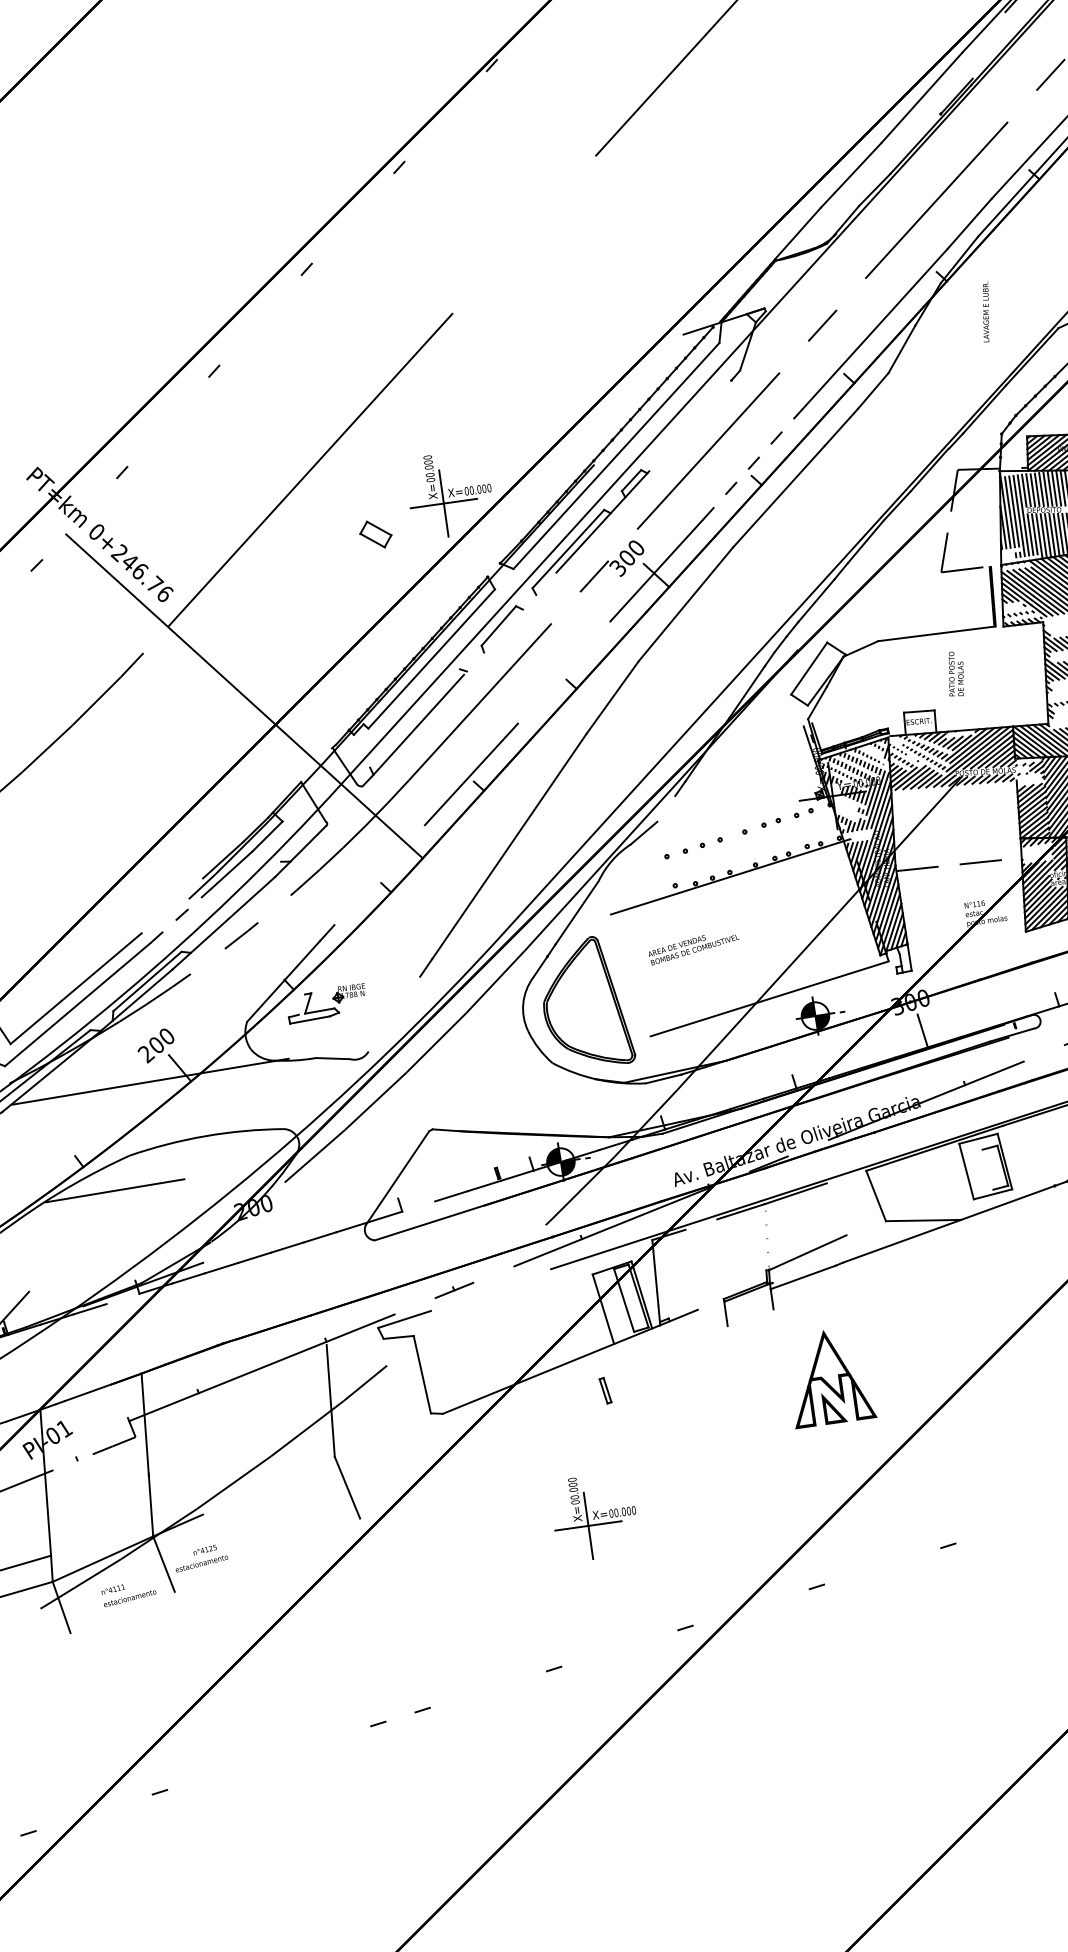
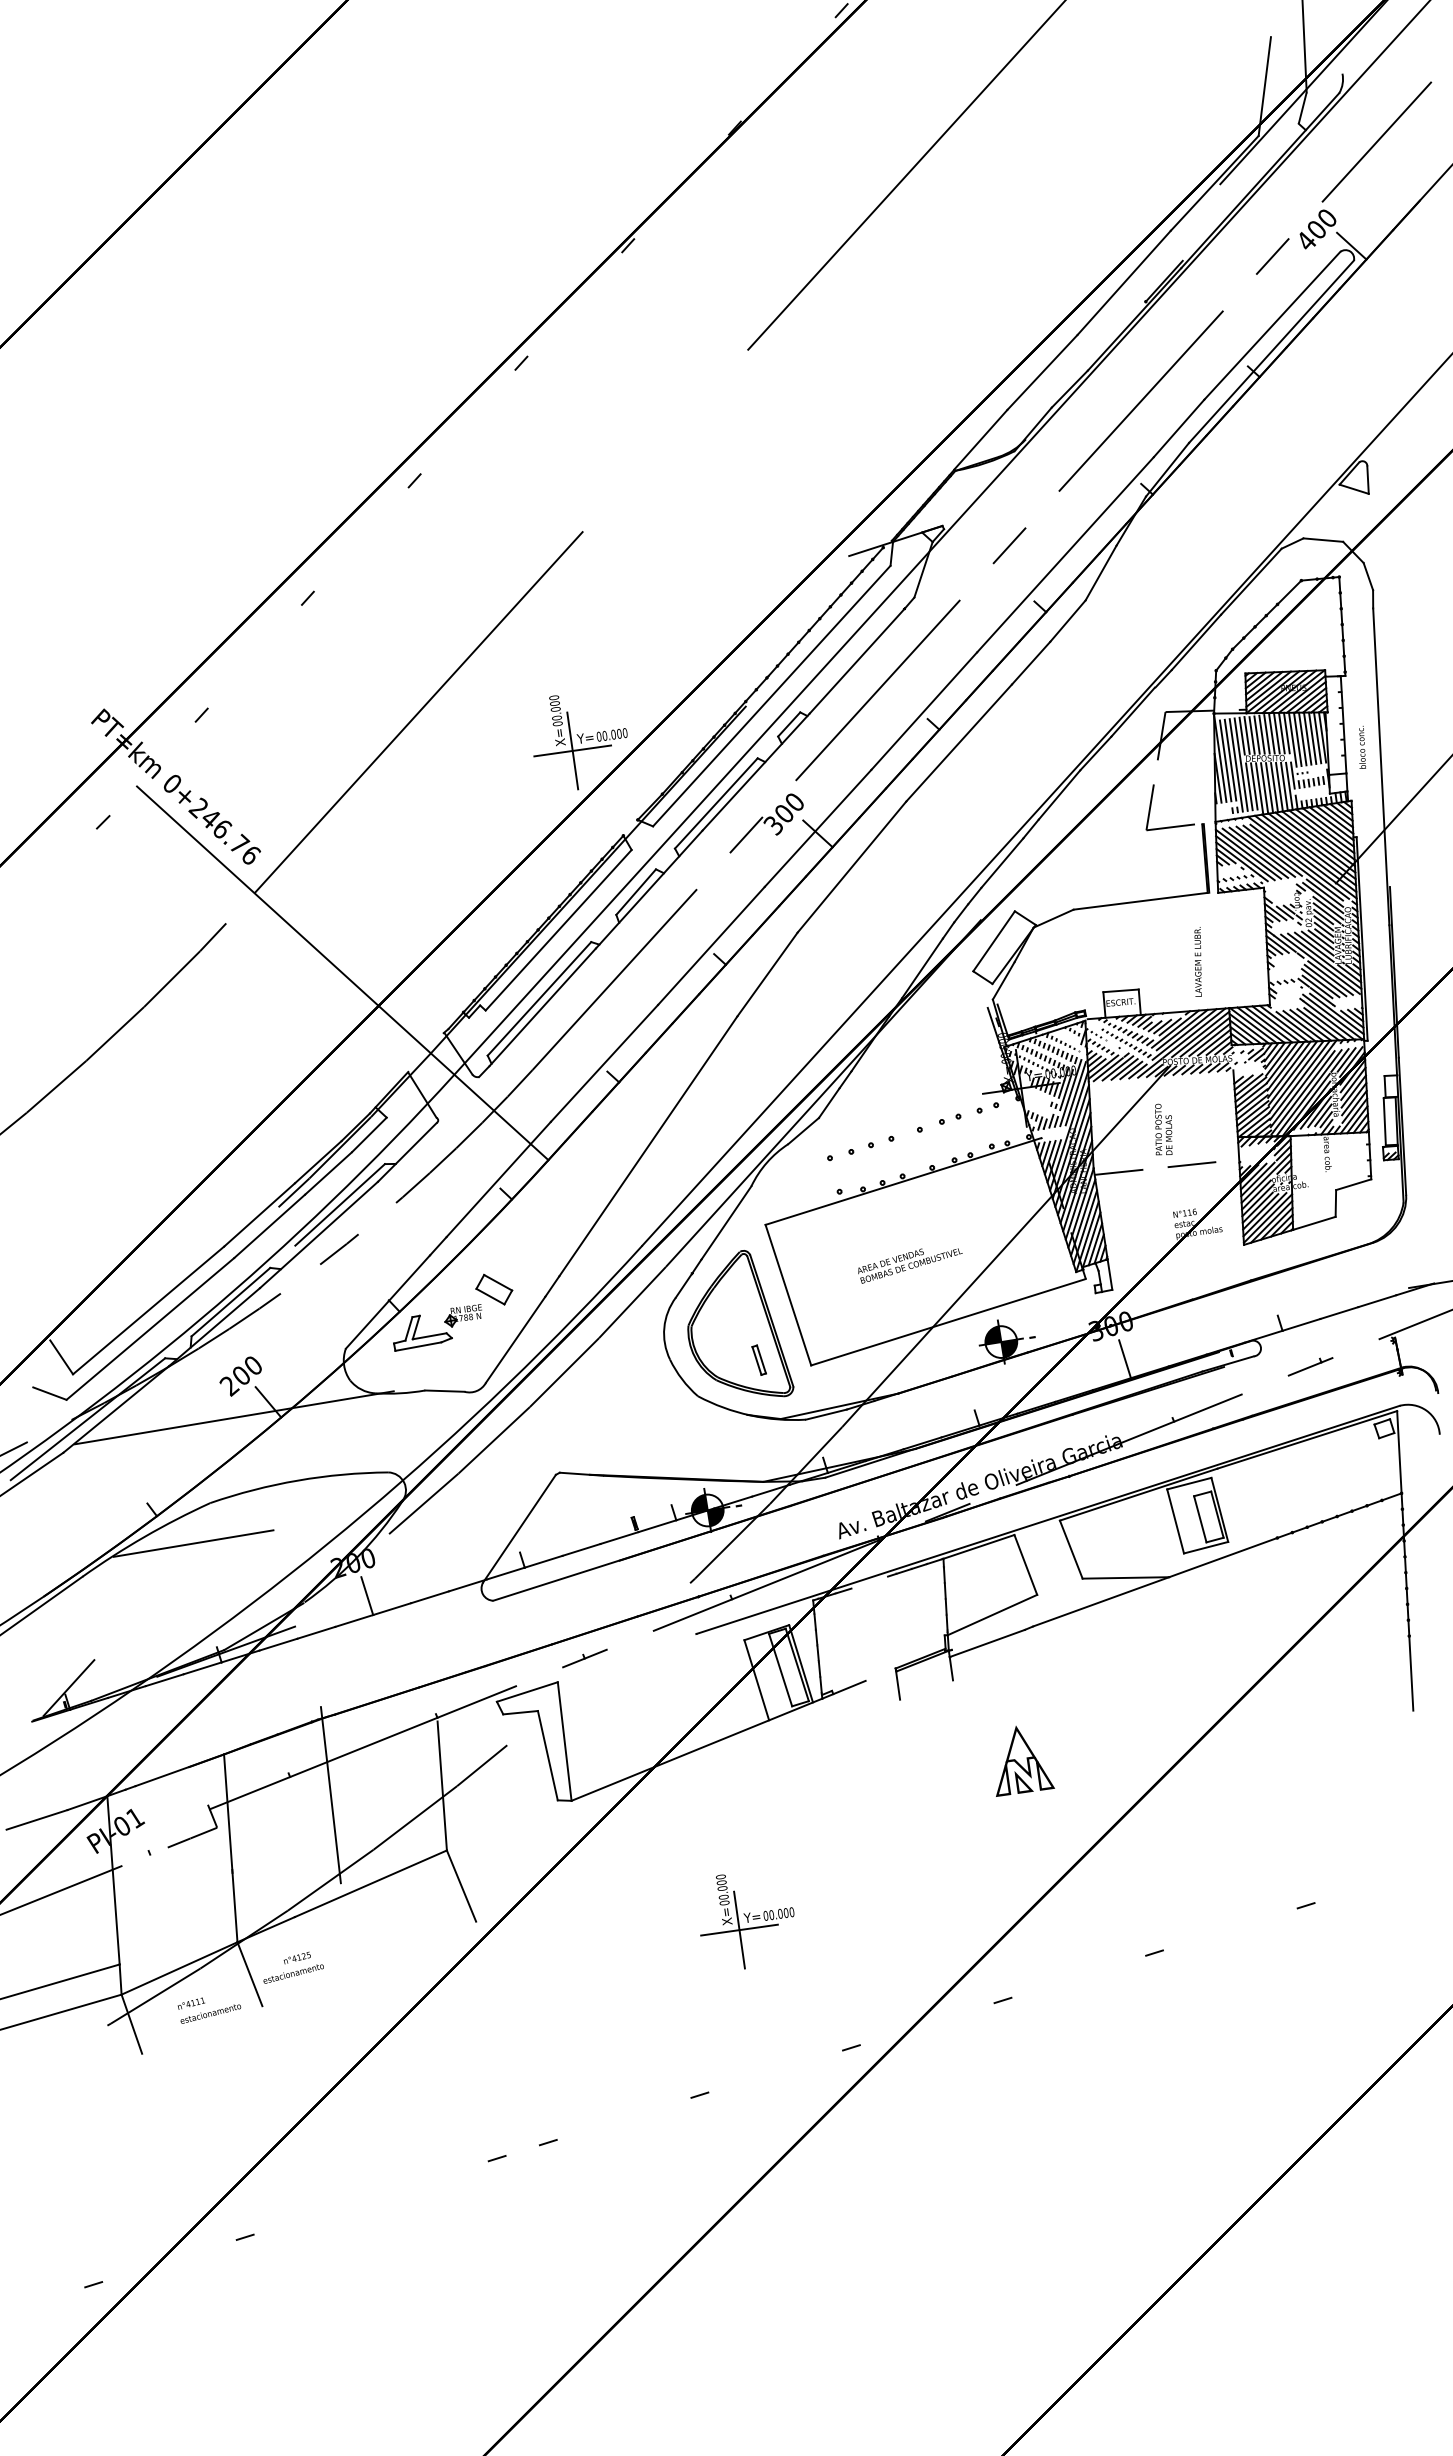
text: (985, 311) -> (1197, 961), moved
line: (689, 426) -> (856, 661), added
line: (748, 469) -> (924, 711), dashed -> solid
text: (454, 492) -> (585, 738), X= -> Y=
part: (376, 534) -> (494, 1289), moved
line: (509, 623) -> (648, 889), added
line: (564, 672) -> (711, 945), added
text: (956, 673) -> (1163, 1129), moved
line: (415, 718) -> (539, 998), added
line: (665, 809) -> (828, 1103), added
line: (379, 875) -> (498, 1179), added
line: (241, 896) -> (339, 1204), added
line: (172, 905) -> (259, 1214), added
line: (181, 915) -> (270, 1225), dashed -> solid
text: (694, 949) -> (910, 1265), moved
line: (630, 974) -> (788, 1294), added
line: (301, 1004) -> (408, 1328), added
line: (394, 1013) -> (515, 1339), added
line: (988, 1169) -> (1200, 1519), added
line: (418, 1206) -> (543, 1561), added
line: (836, 1208) -> (1025, 1564), added
line: (265, 1236) -> (367, 1596), added
line: (767, 1236) -> (945, 1596), added
line: (122, 1299) -> (202, 1668), added
line: (436, 1362) -> (564, 1741), added
part: (836, 1378) -> (1025, 1760), size x0.62
part: (604, 1390) -> (758, 1359), moved
line: (233, 1409) -> (330, 1795), added
line: (268, 1485) -> (370, 1883), added
text: (599, 1514) -> (752, 1917), X= -> Y=

